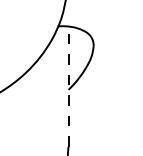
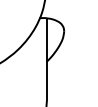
line: (67, 86) -> (46, 59), dashed -> solid

